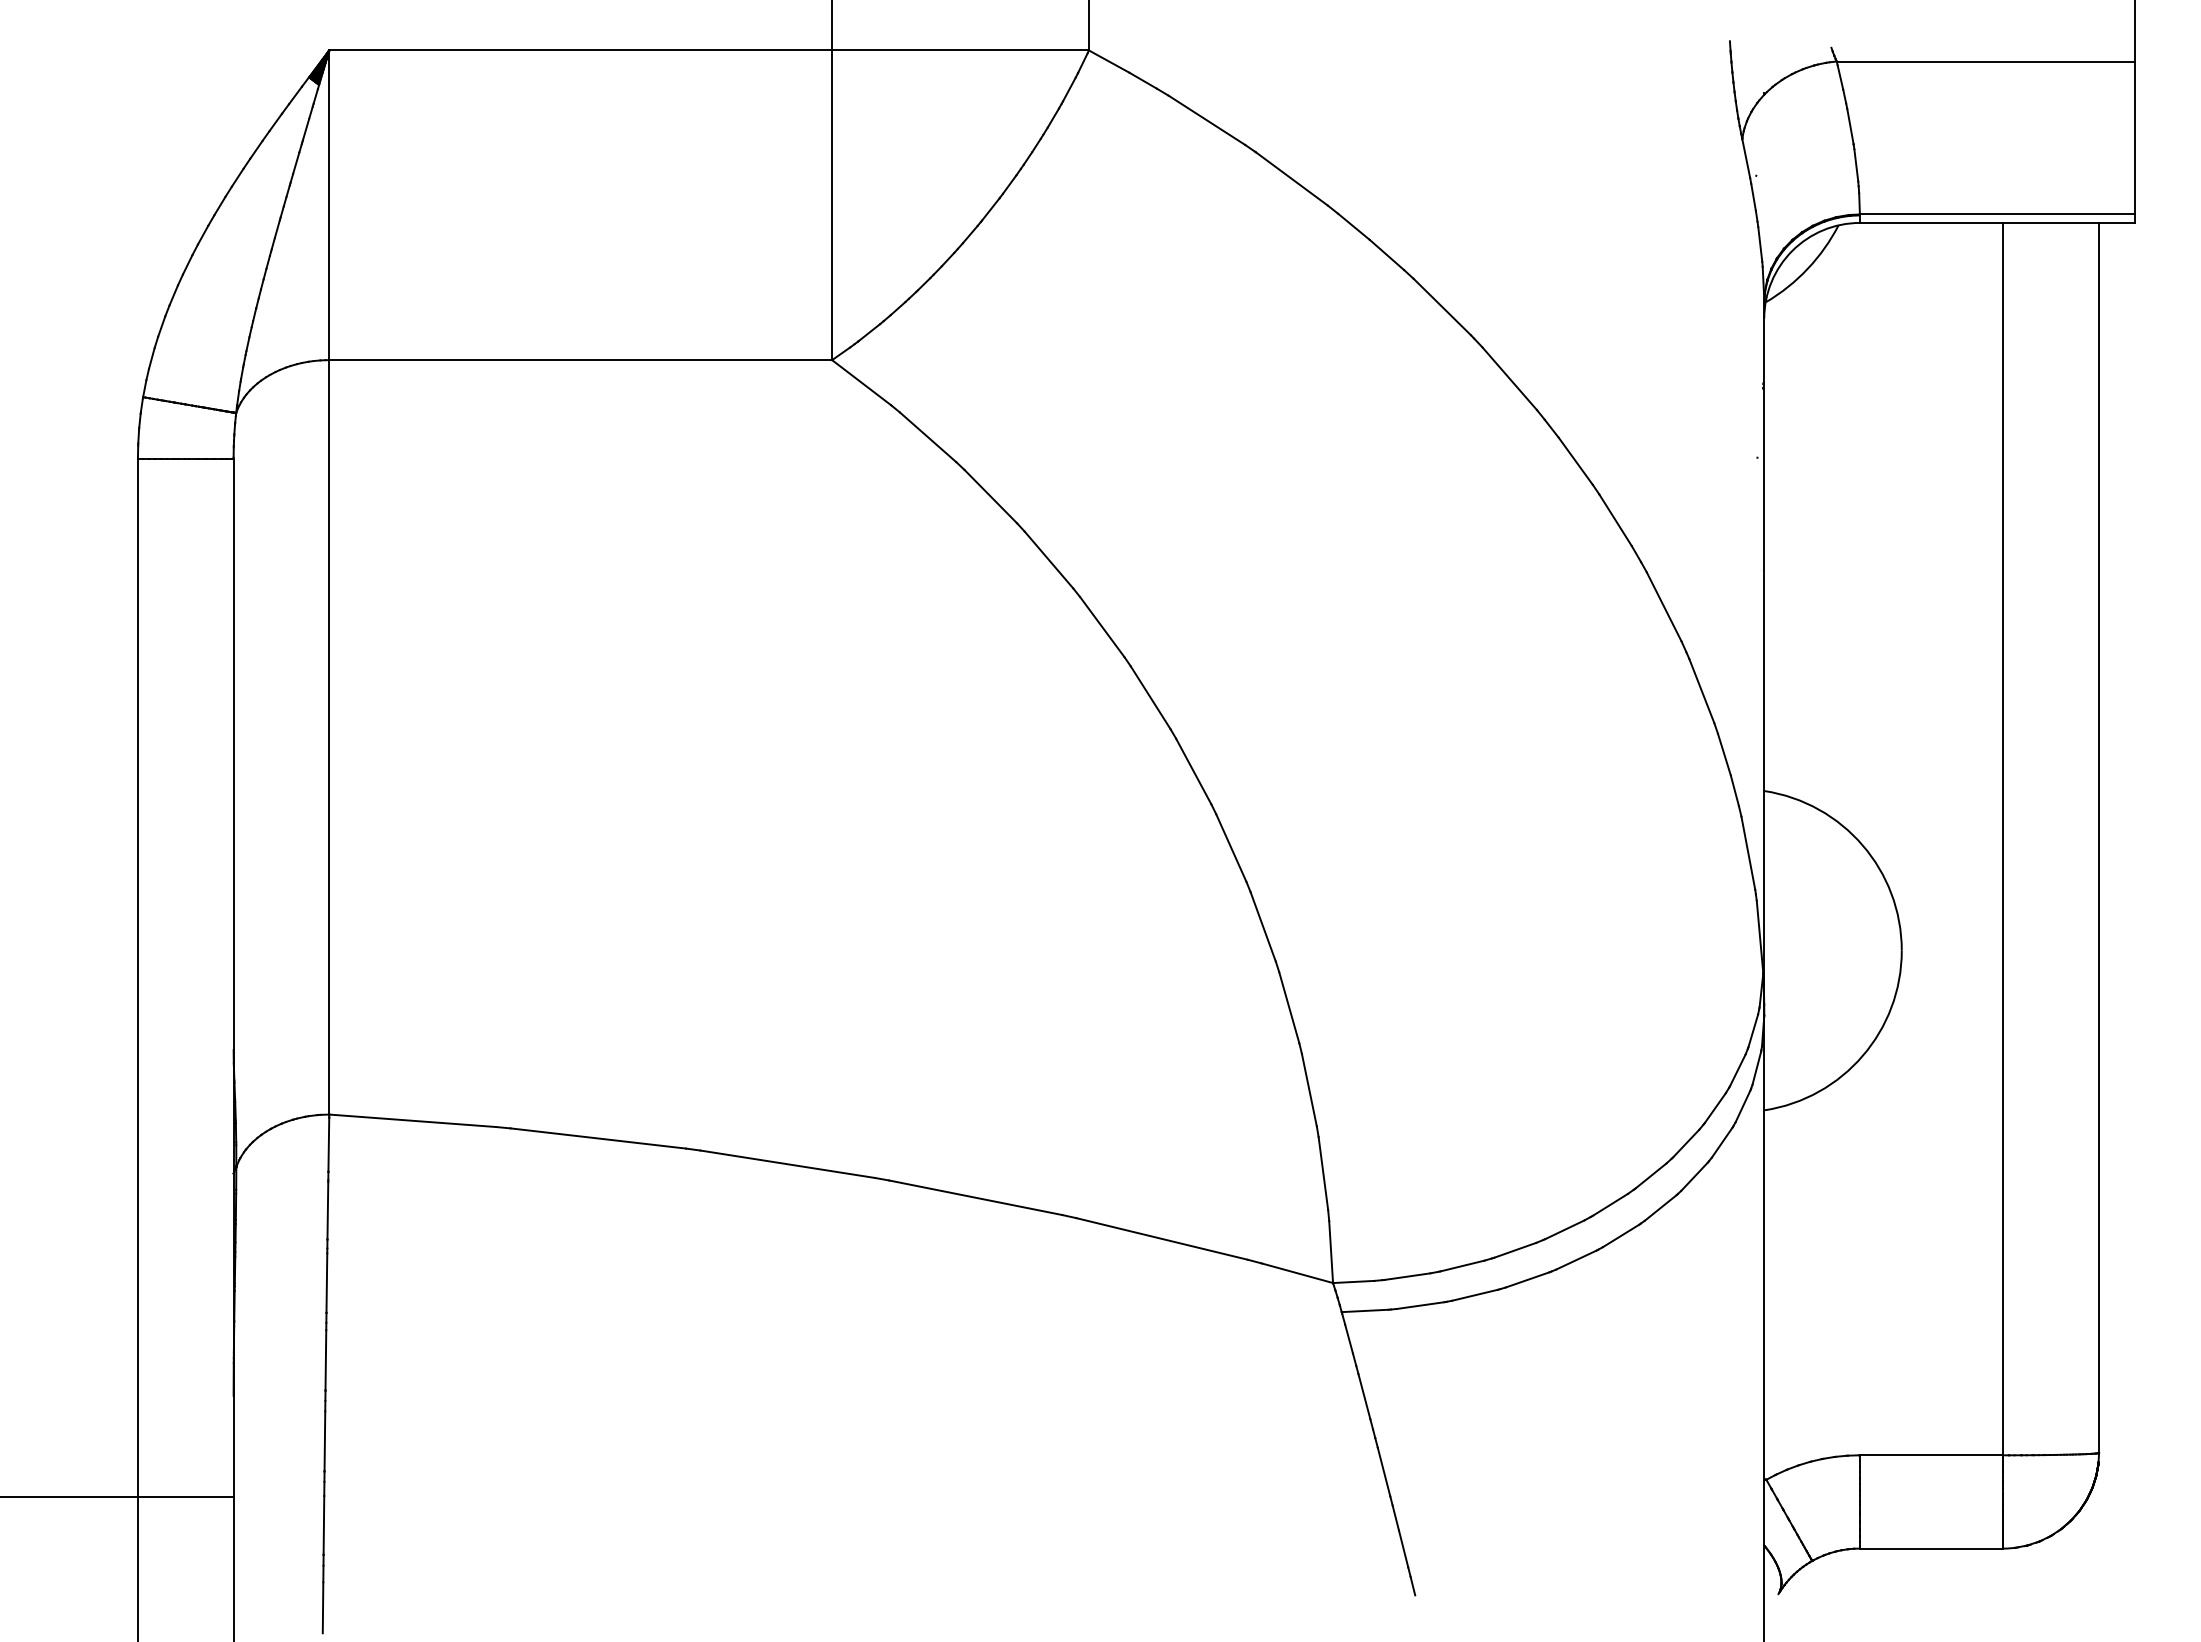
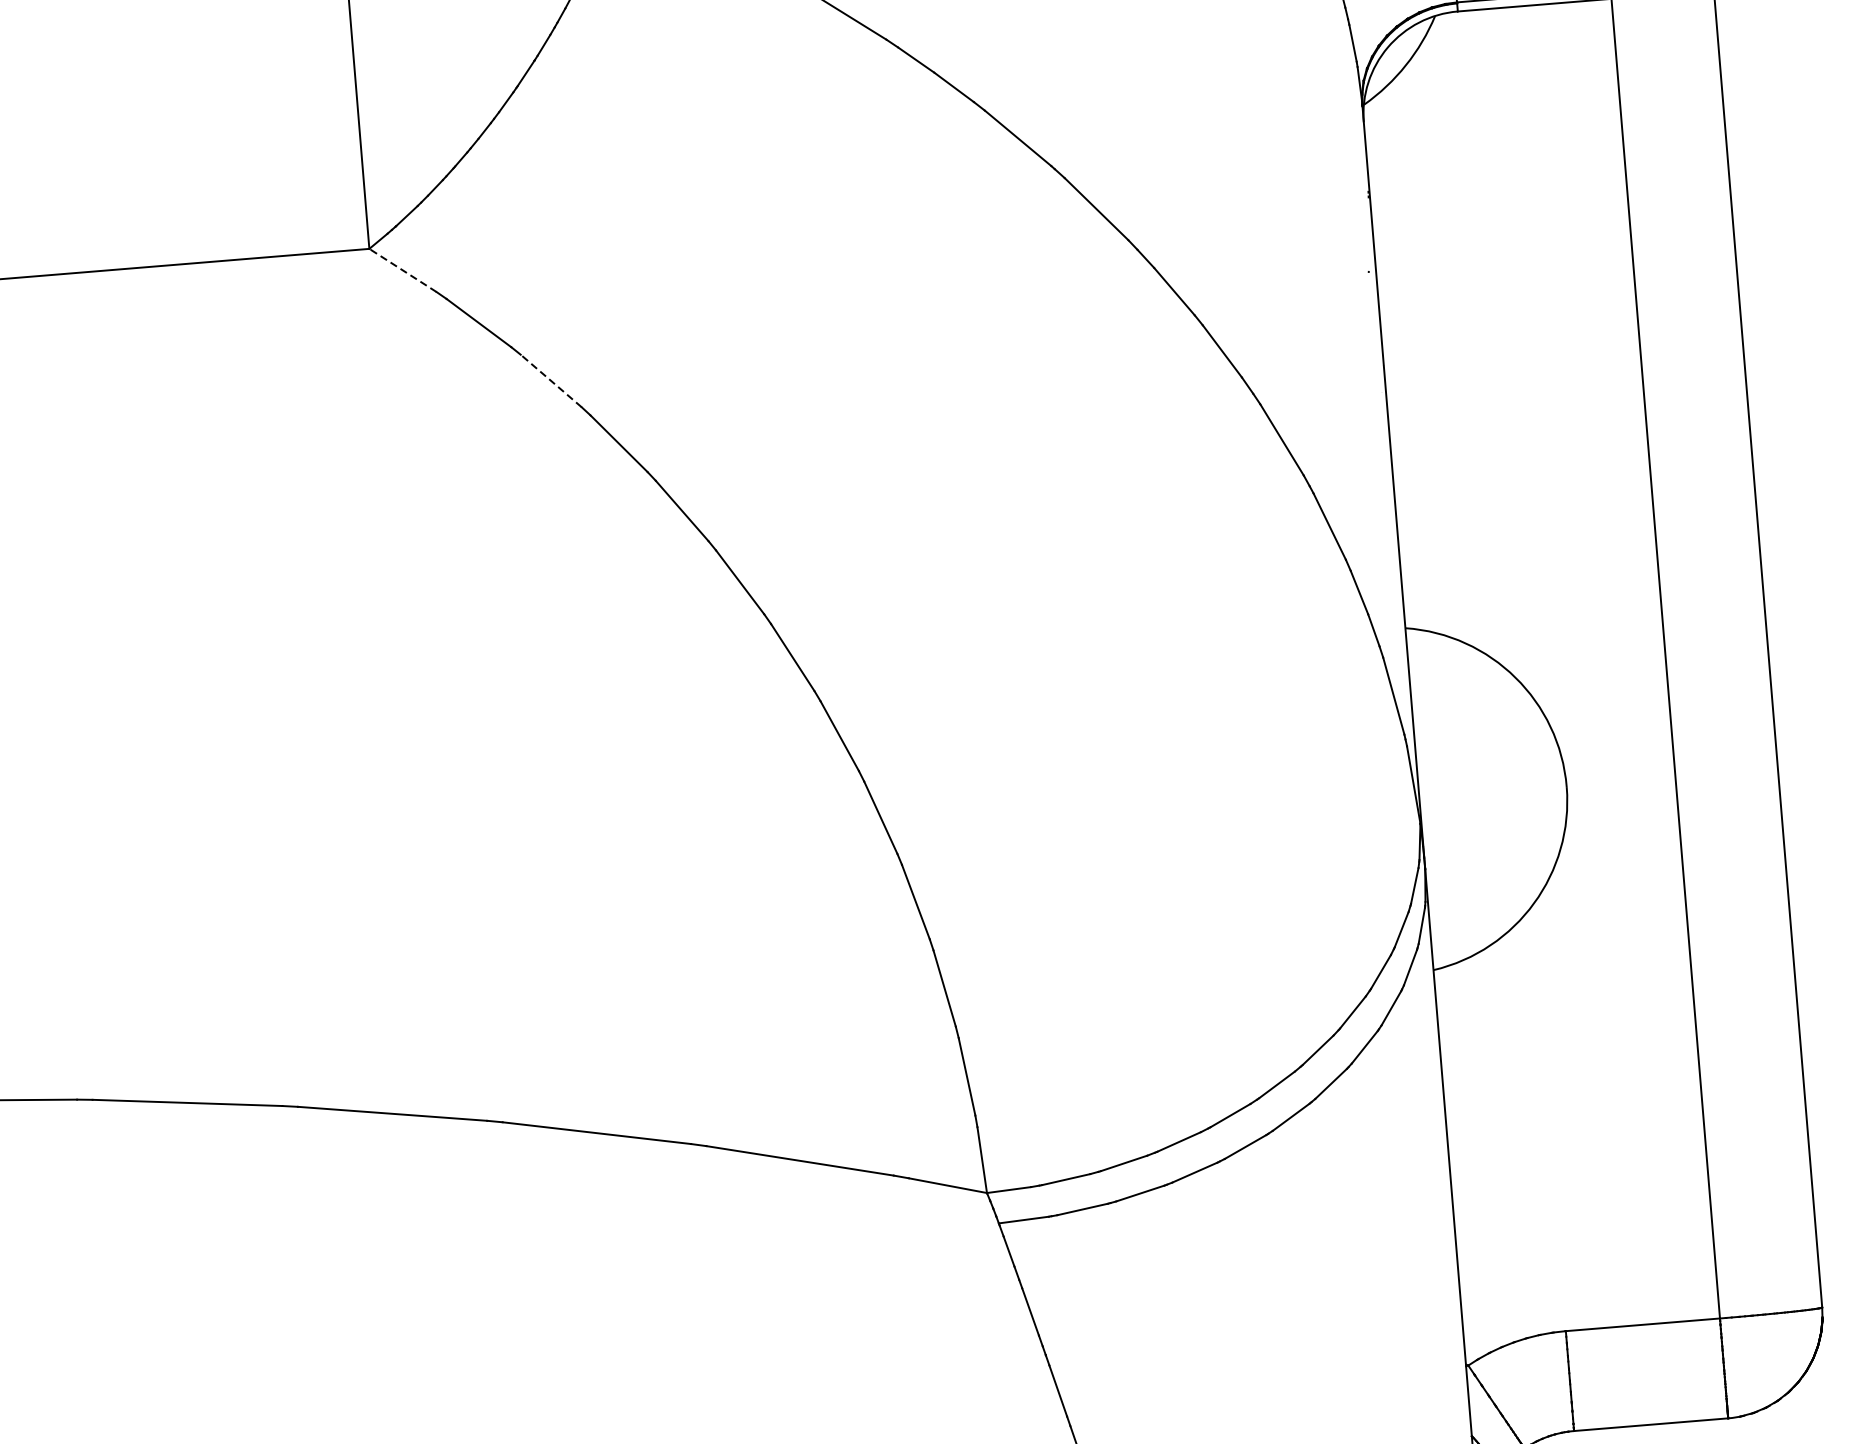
line: (861, 382) -> (402, 270), solid -> dashed
line: (990, 496) -> (550, 380), solid -> dashed

